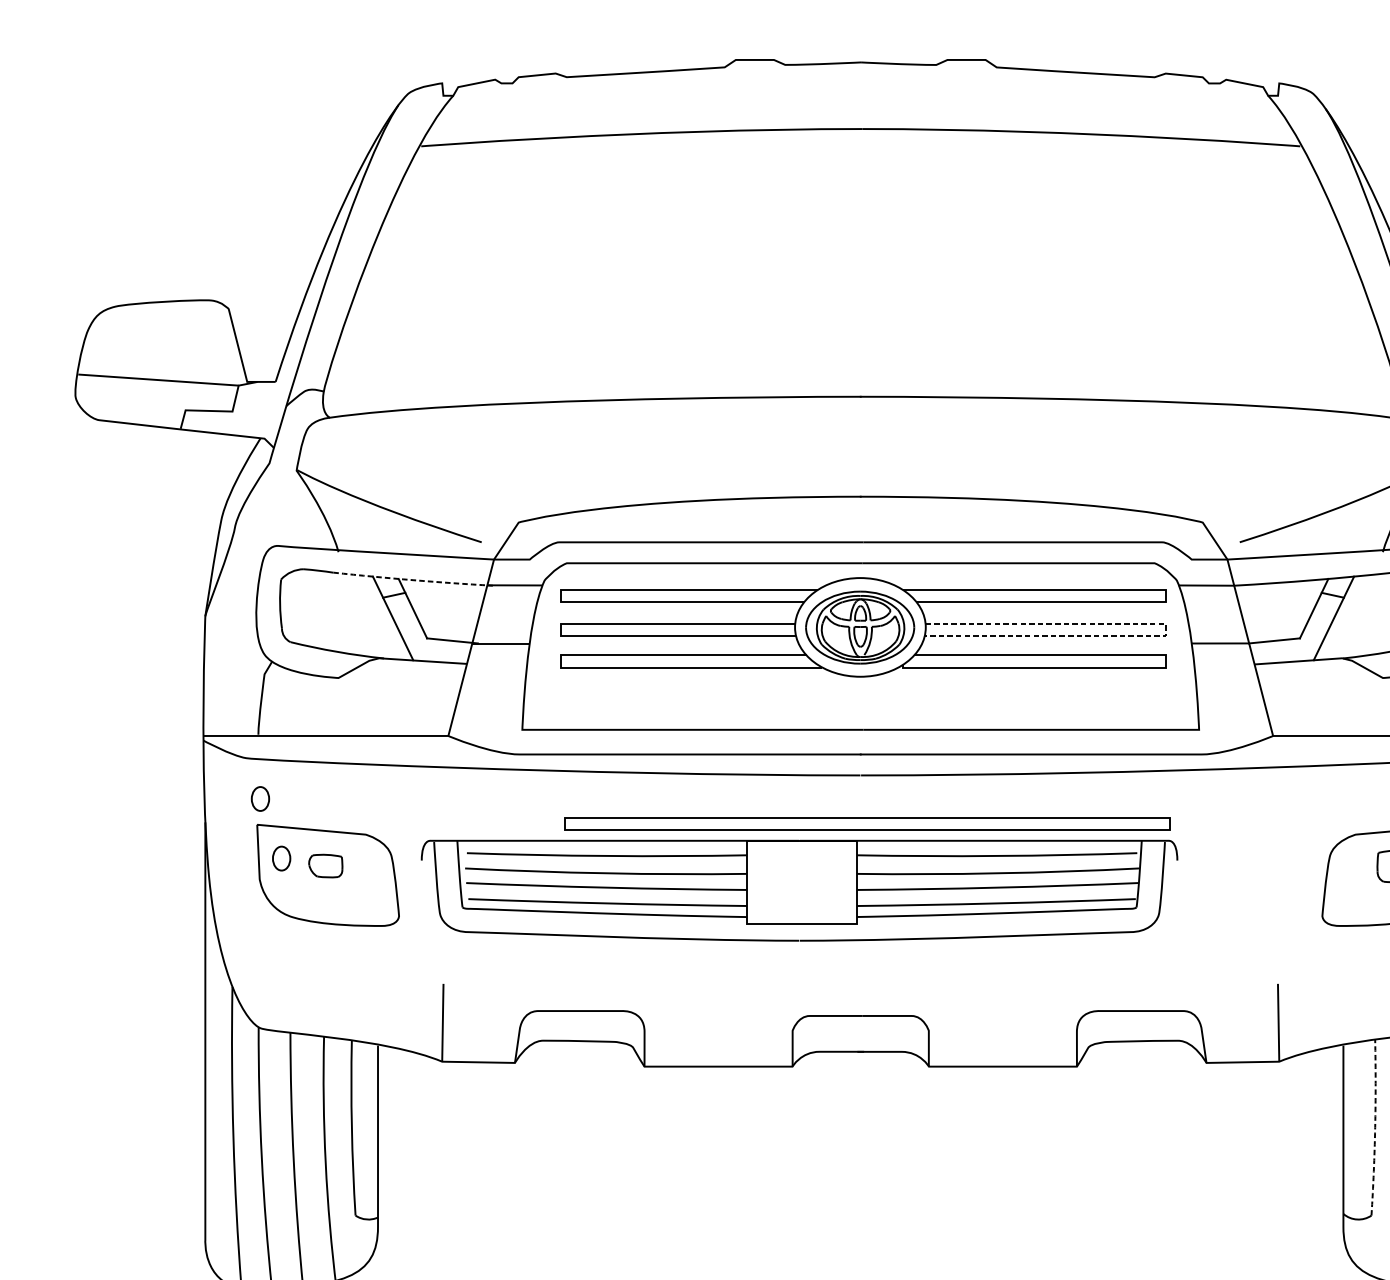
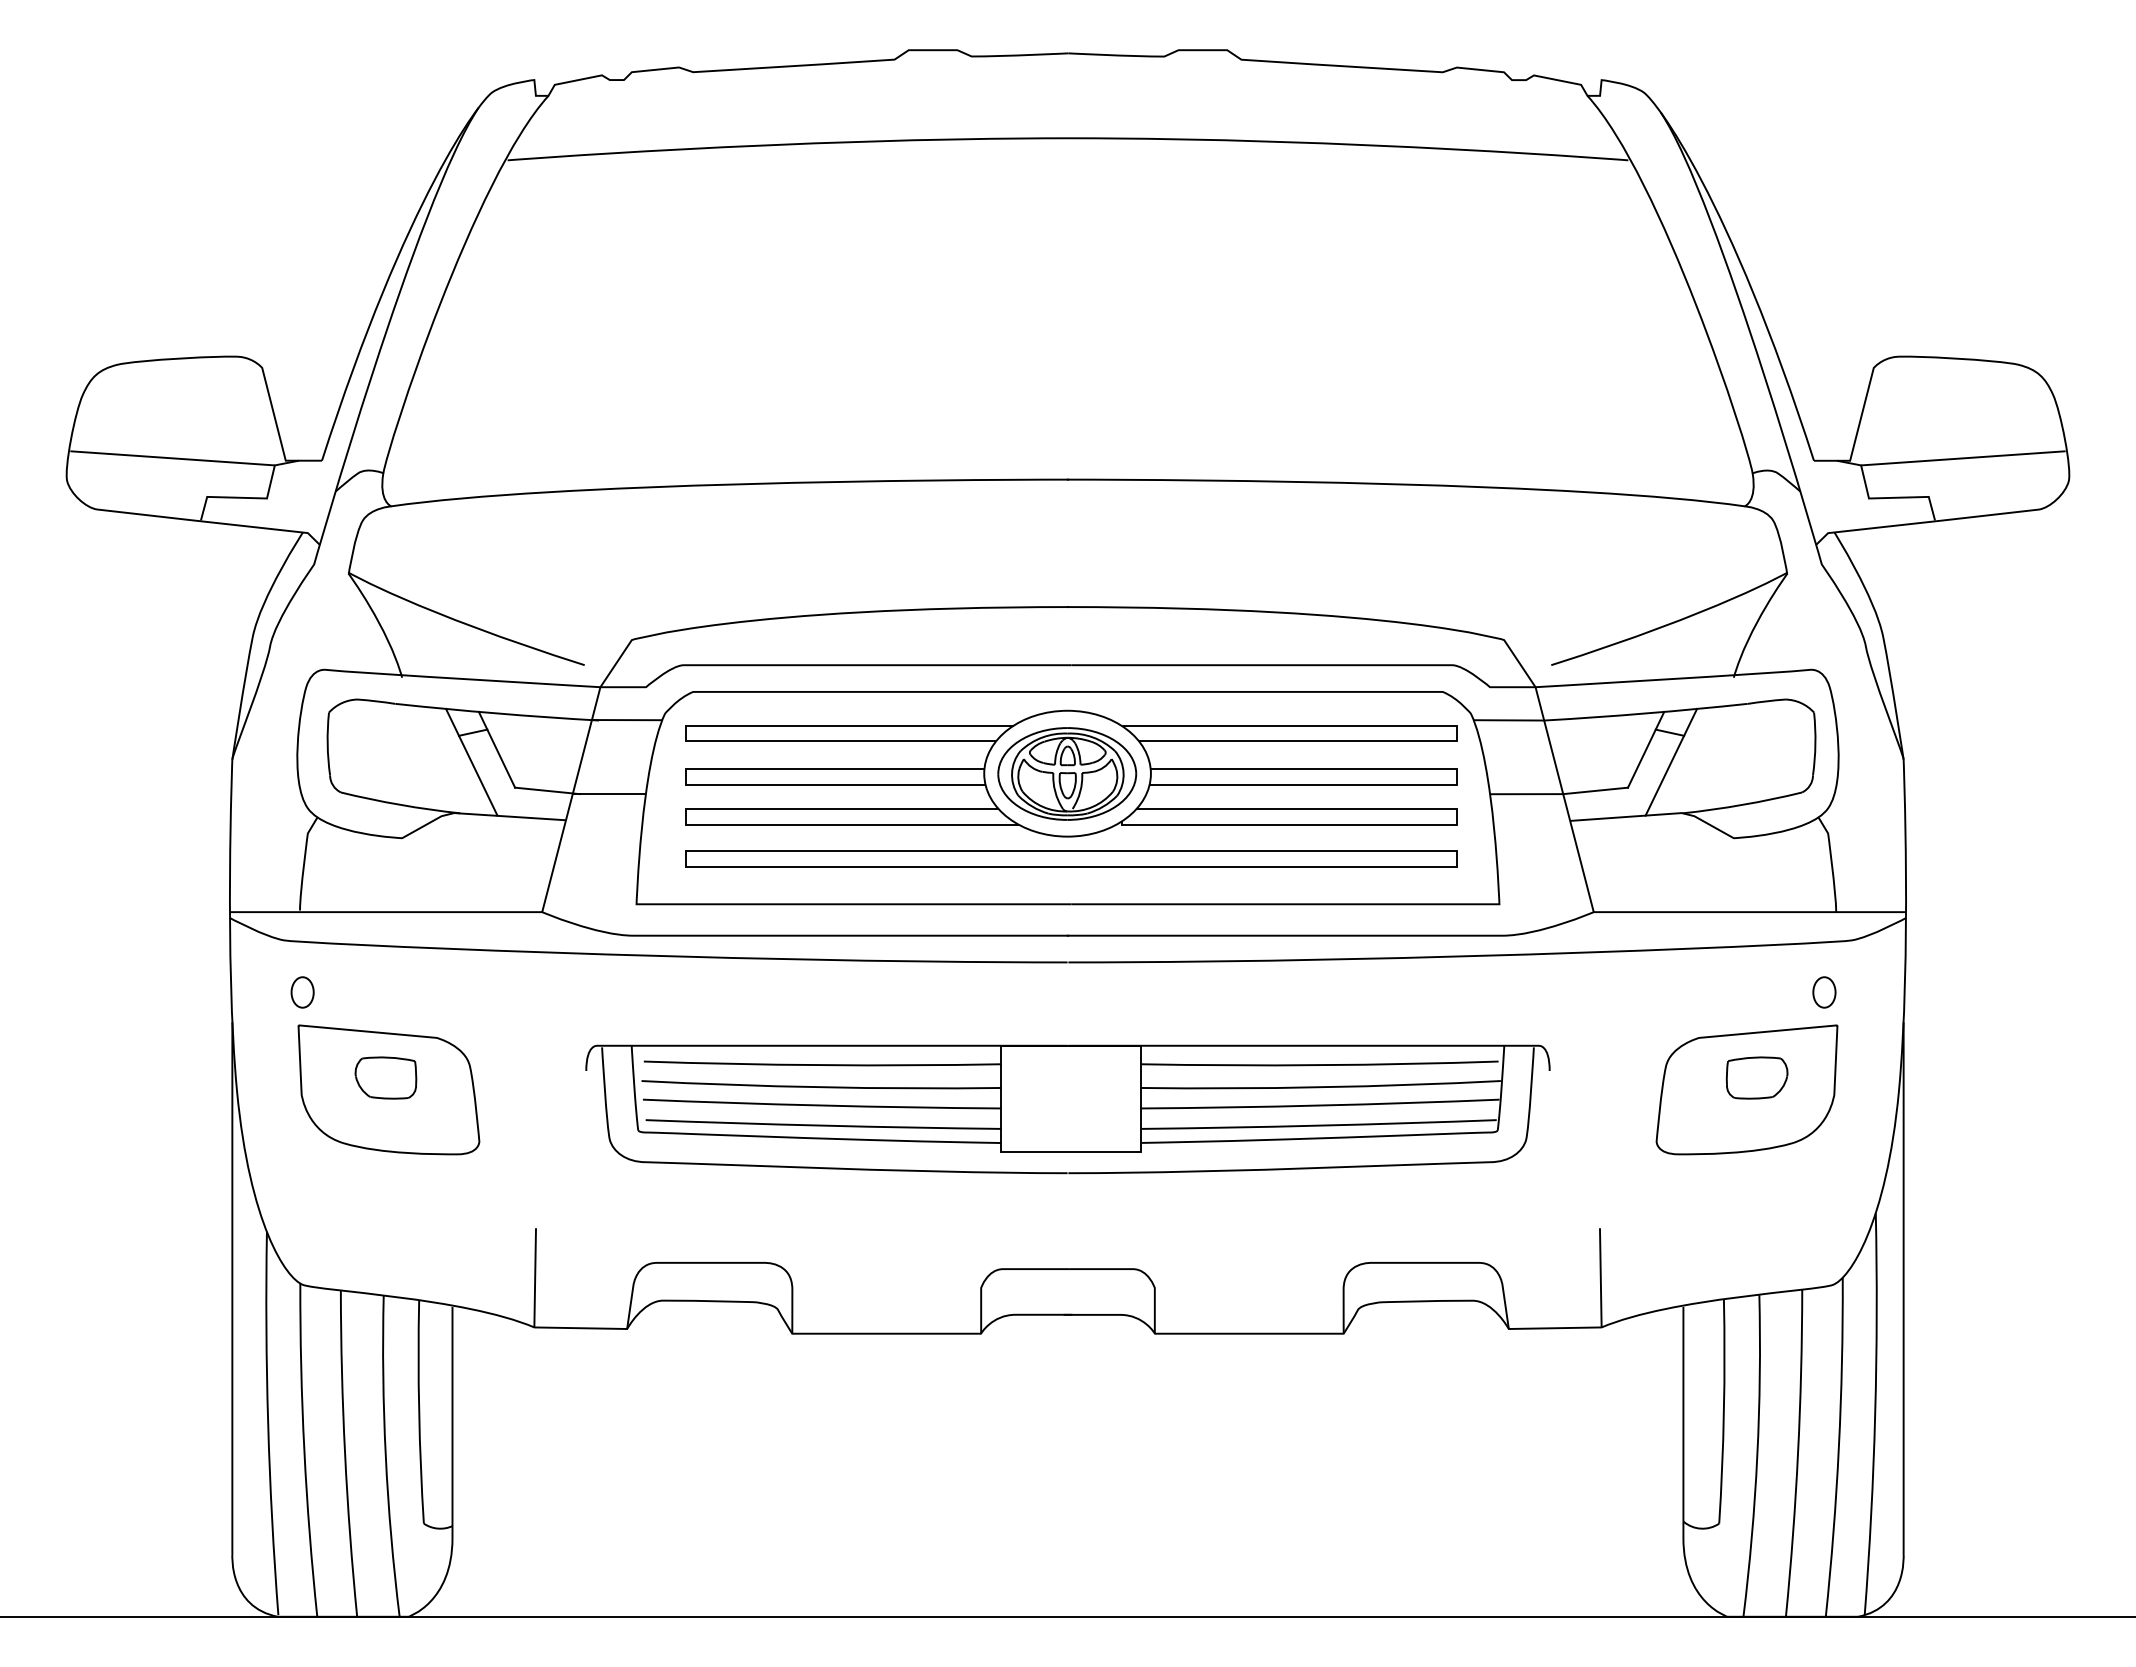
arc: (413, 580) -> (497, 713), dashed -> solid
line: (1166, 630) -> (1457, 777), dashed -> solid
part: (867, 823) -> (1071, 858), moved
part: (281, 858) -> (329, 1068), removed
part: (325, 865) -> (385, 1077), size x1.43
part: (799, 890) -> (1067, 1109), moved
arc: (1374, 1127) -> (1723, 1411), dashed -> solid

